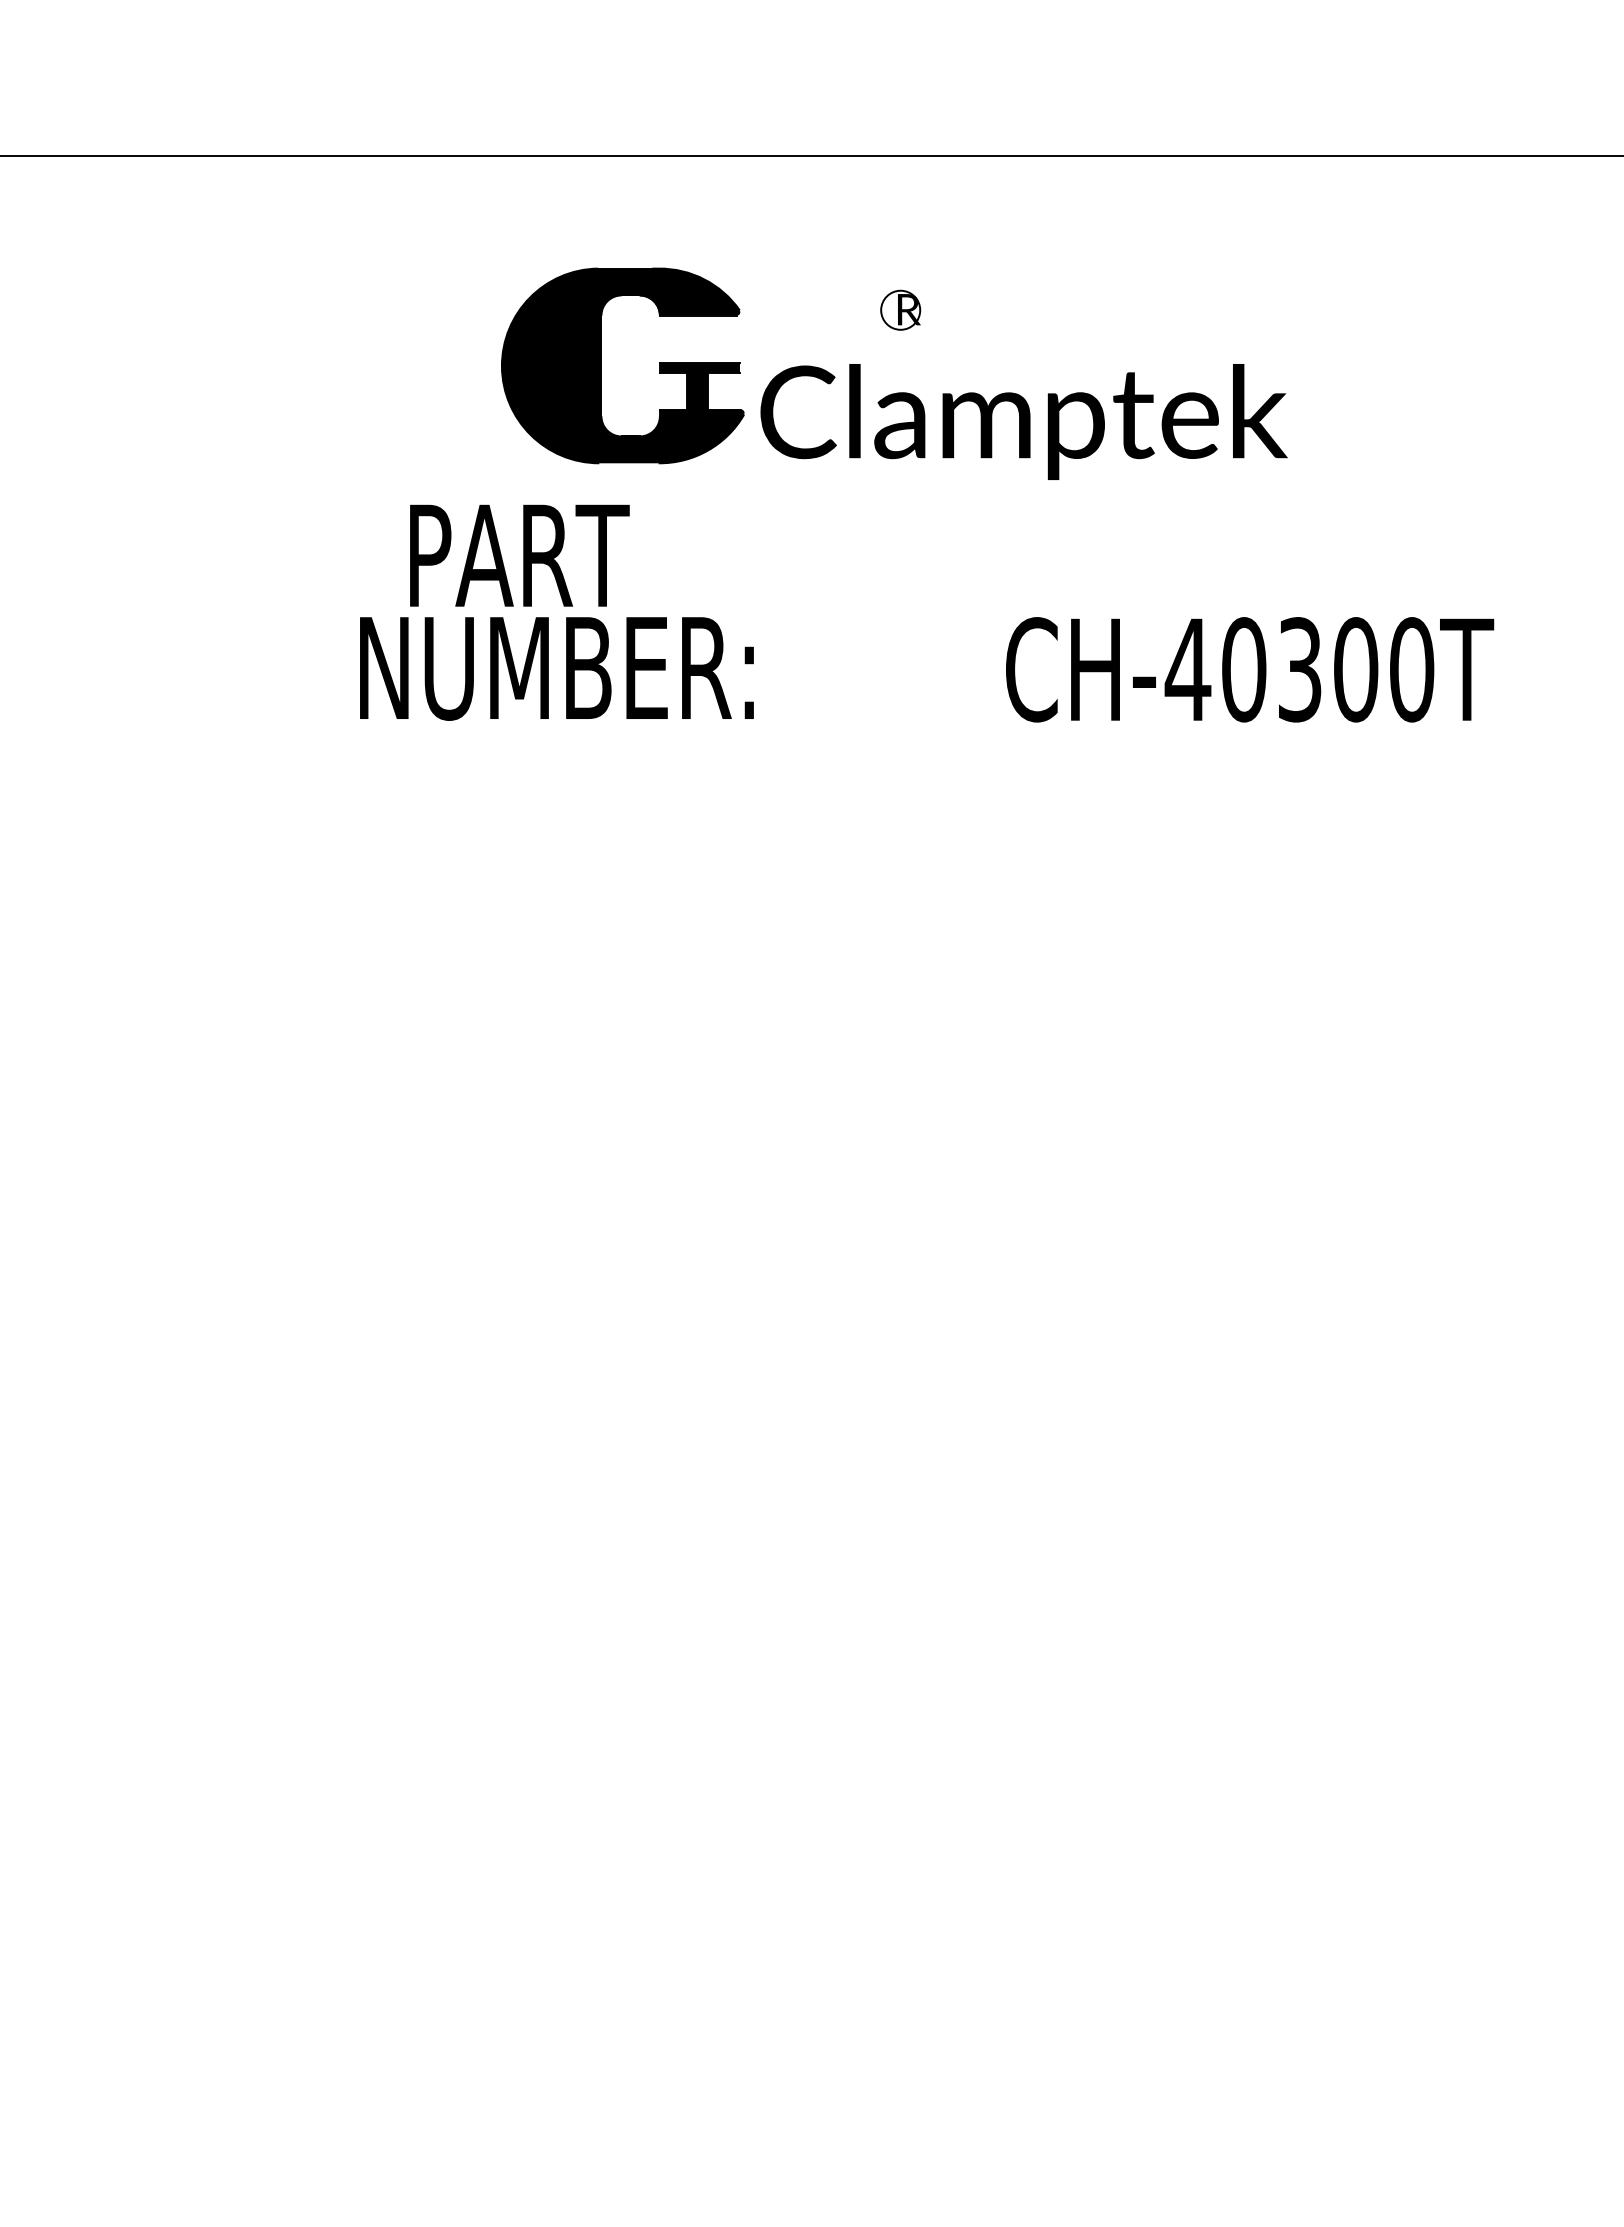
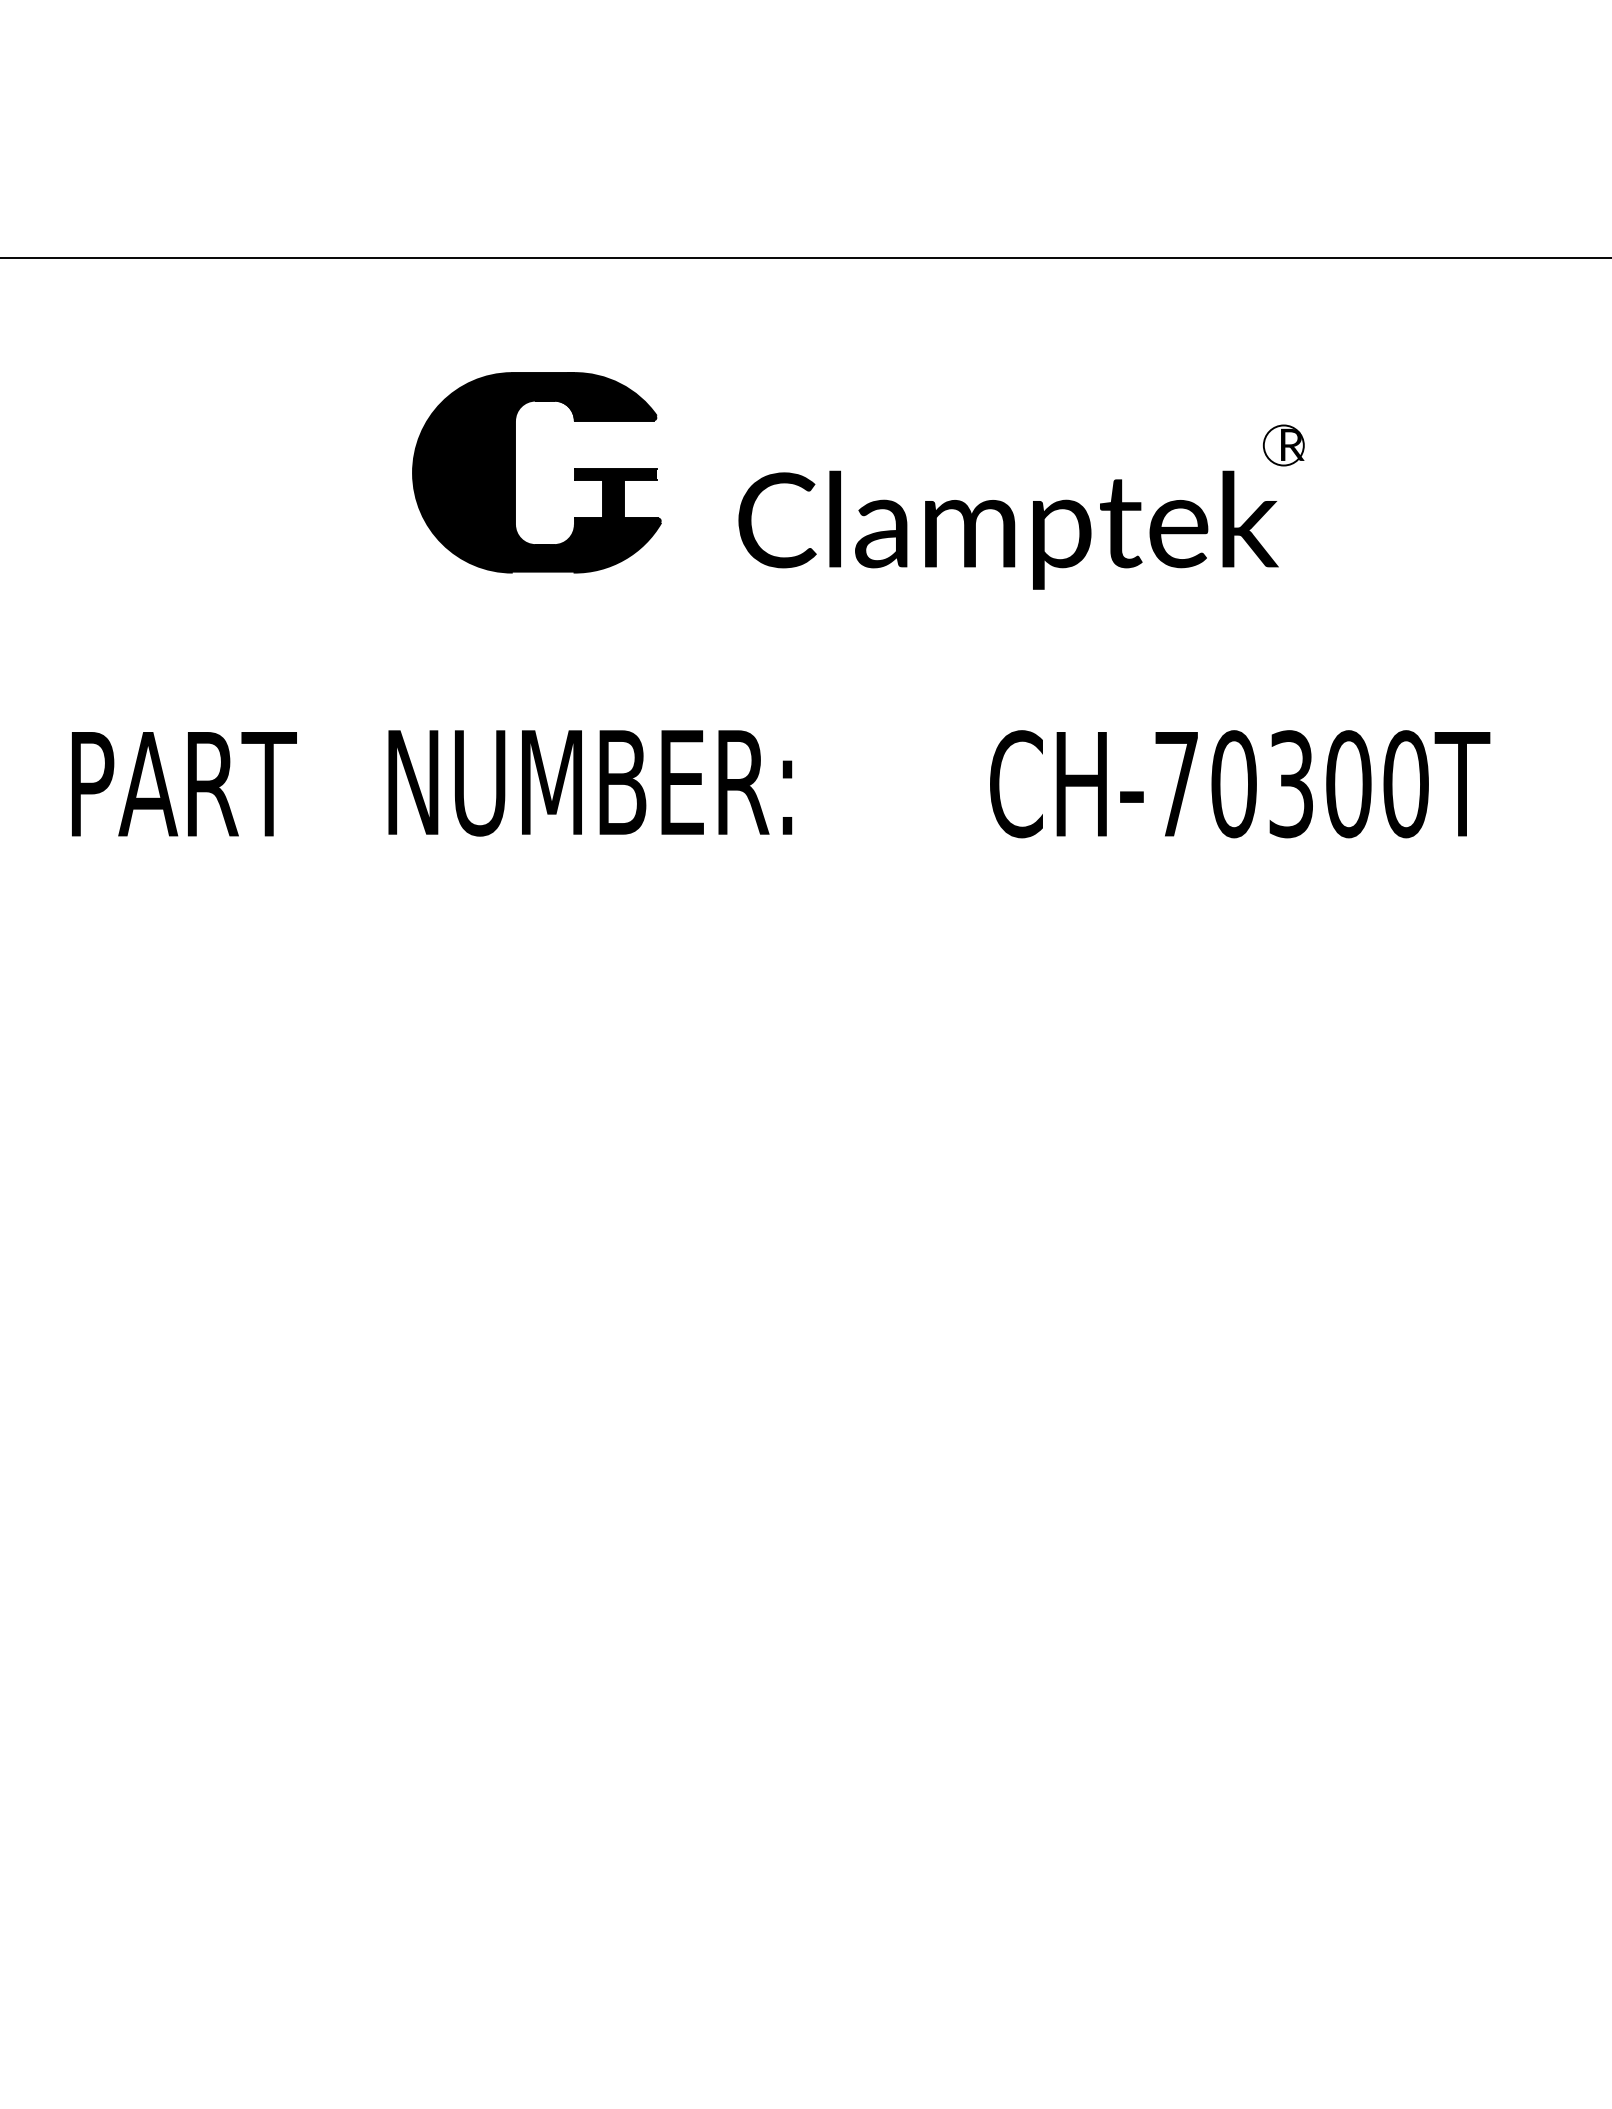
part: (900, 309) -> (1283, 444), moved
part: (601, 365) -> (515, 472), moved
text: (519, 555) -> (184, 783), moved
text: (556, 668) -> (589, 782), moved
text: (1187, 669) -> (1176, 783), CH-40300T -> CH-70300T

